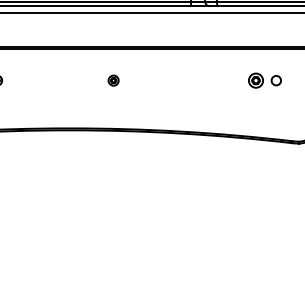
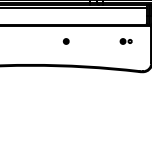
part: (112, 80) -> (65, 41), moved
part: (263, 80) -> (125, 41), size x0.71

